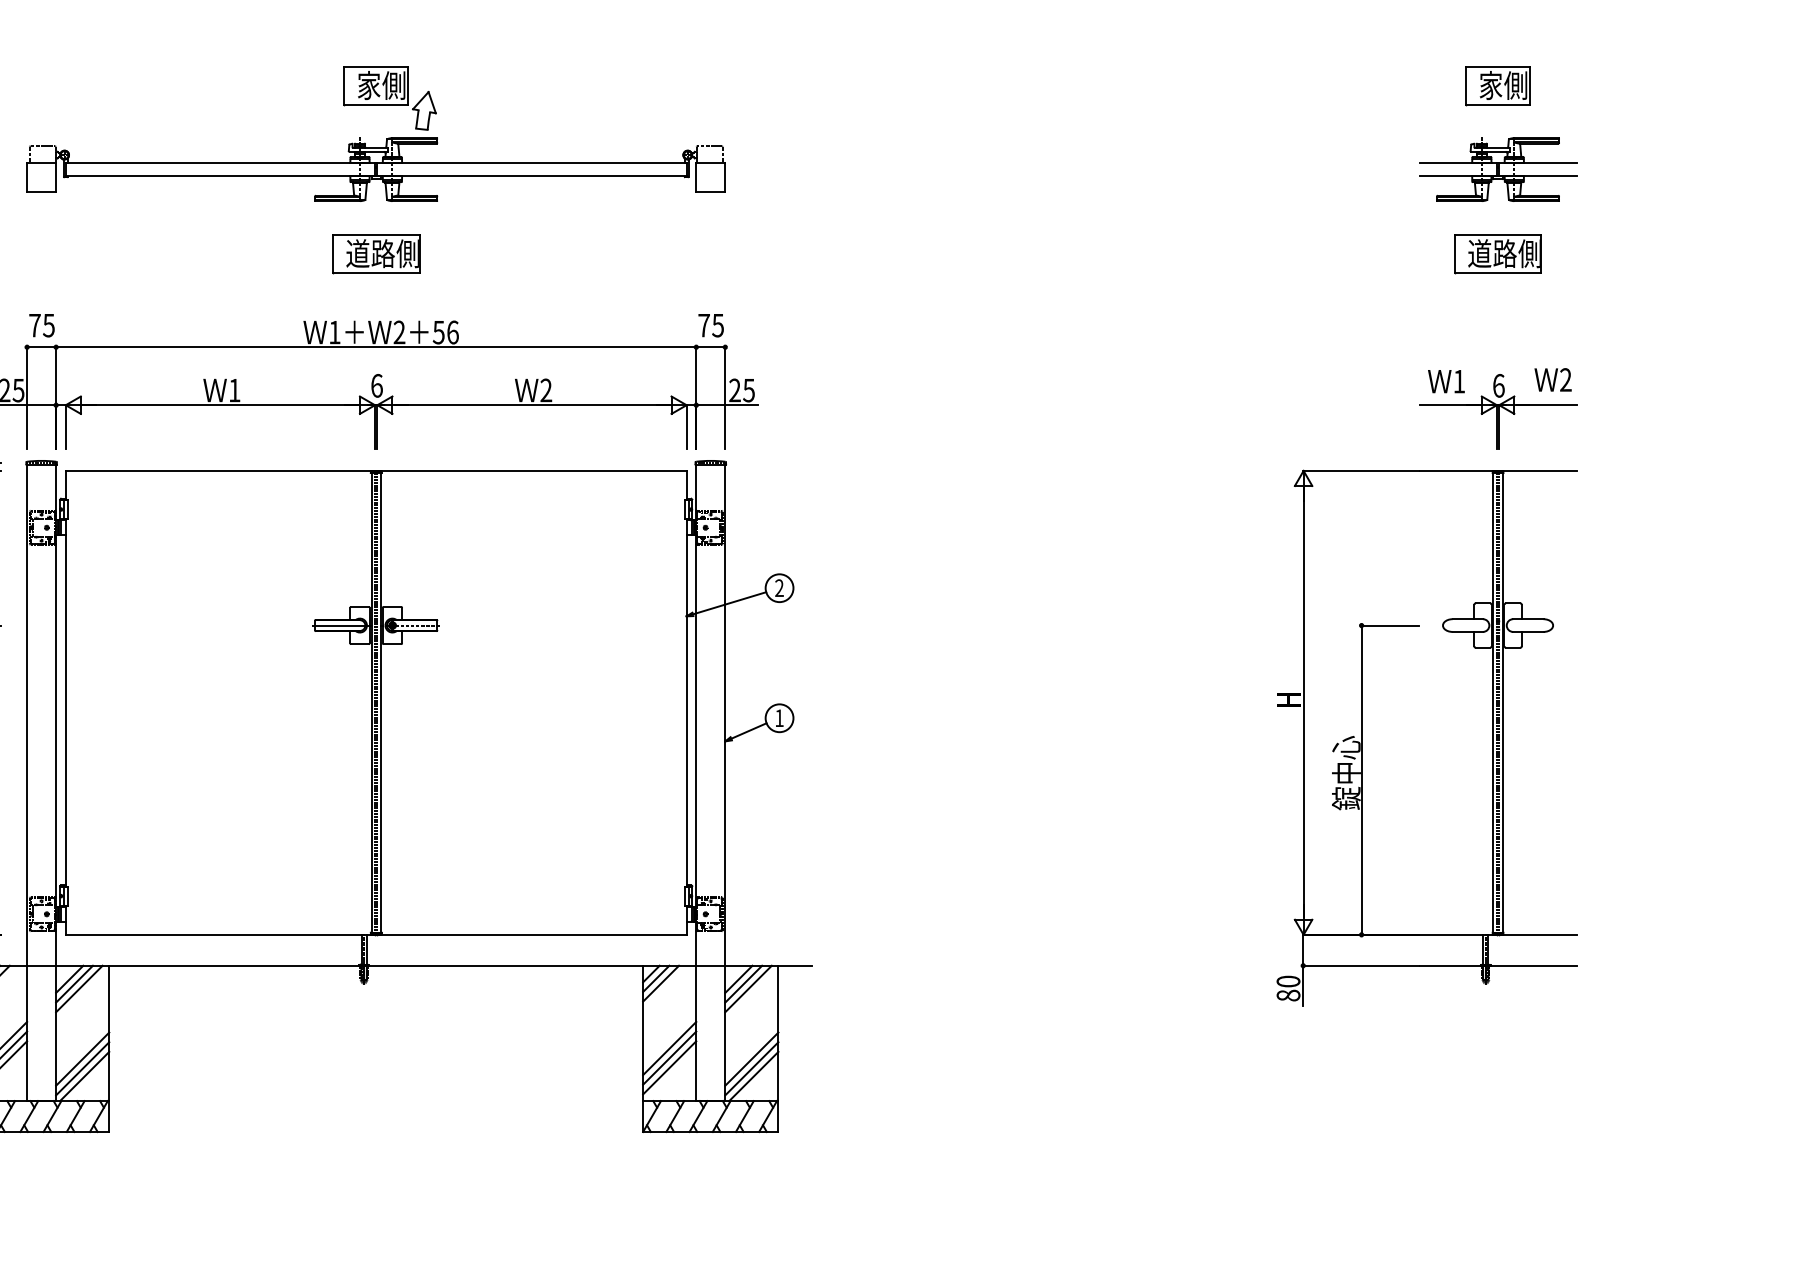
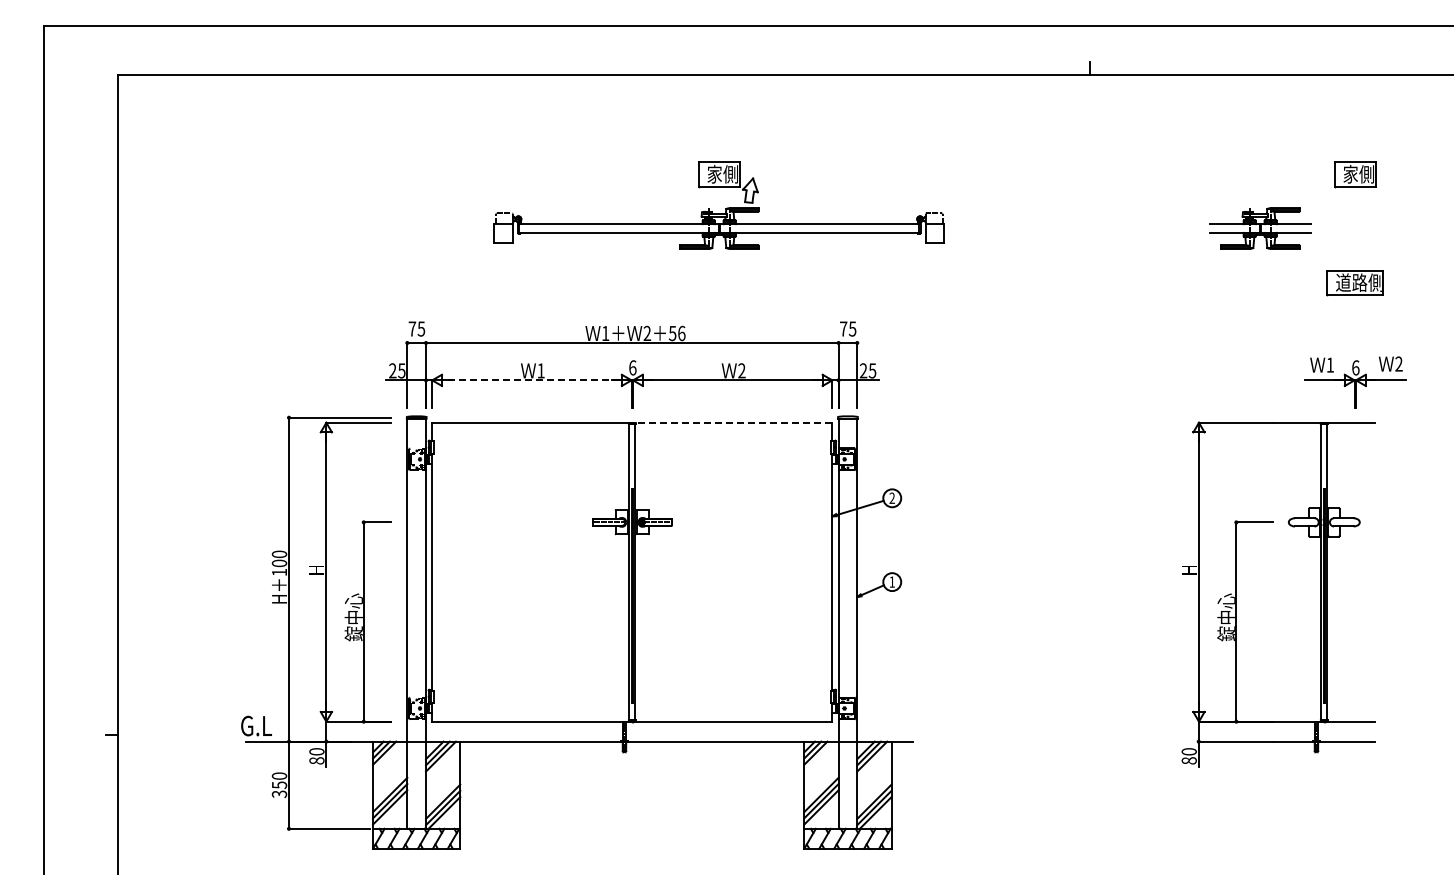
part: (385, 138) -> (725, 208), moved
part: (1498, 169) -> (1260, 228), moved
part: (374, 254) -> (631, 283), removed
line: (219, 405) -> (531, 380), solid -> dashed
line: (531, 470) -> (732, 422), solid -> dashed
part: (1426, 737) -> (1278, 594), moved

